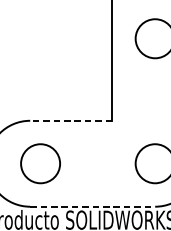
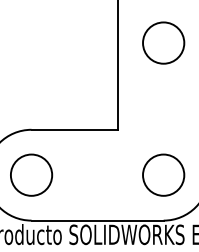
line: (70, 120) -> (74, 129), dashed -> solid
circle: (40, 163) -> (31, 174), moved
line: (93, 206) -> (98, 220), dashed -> solid

